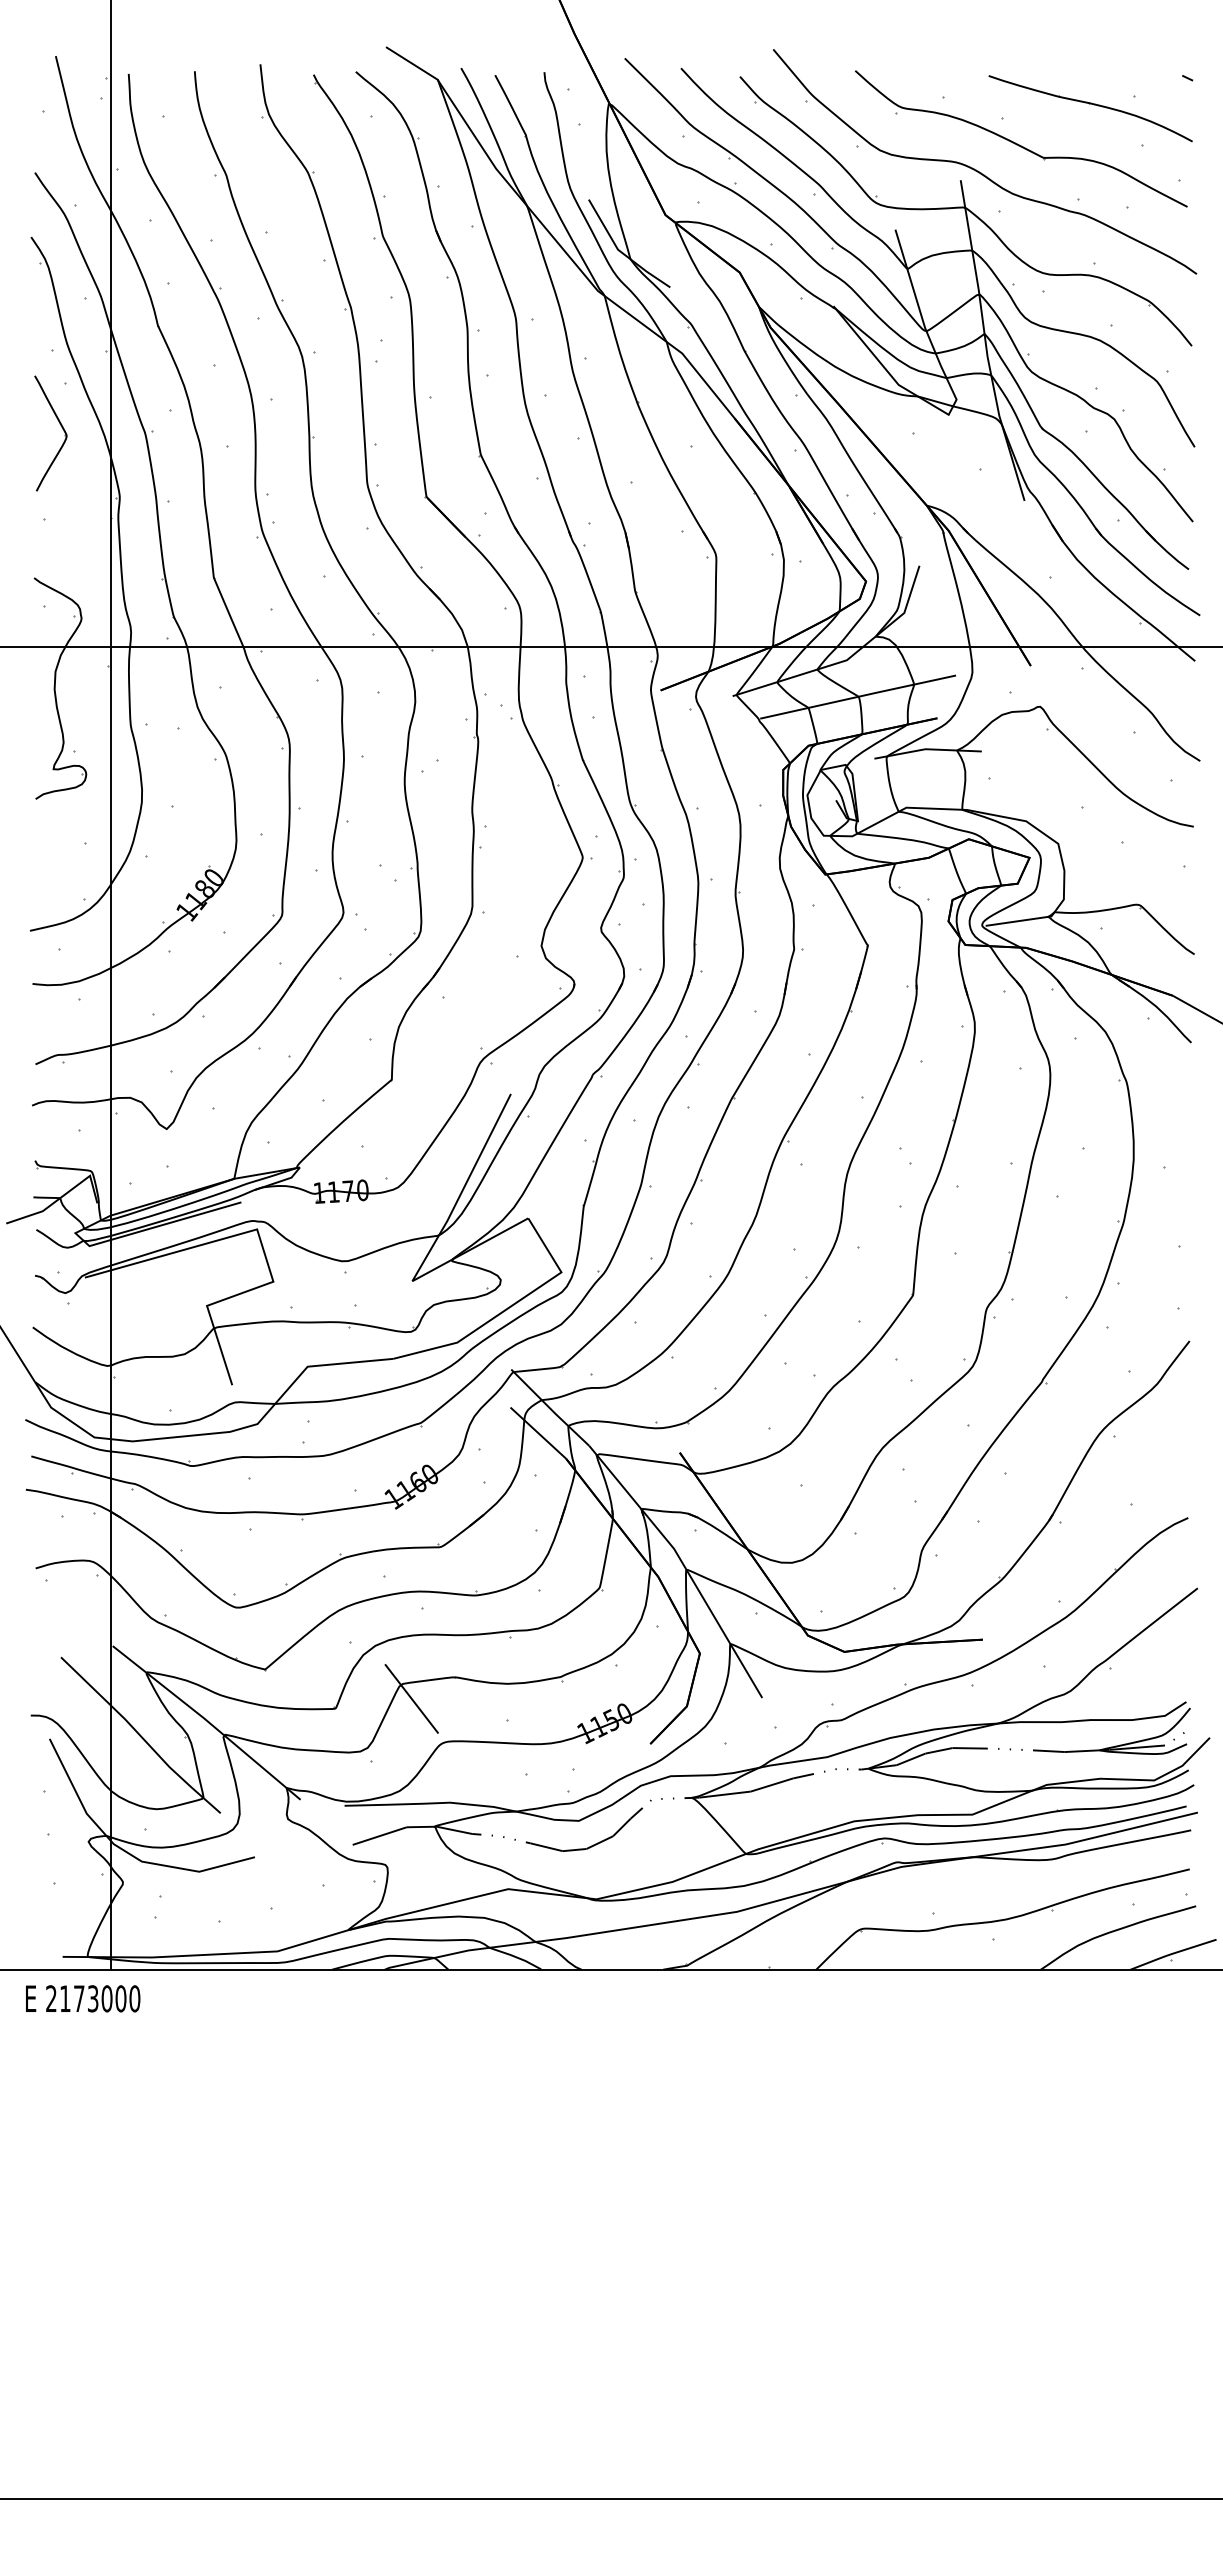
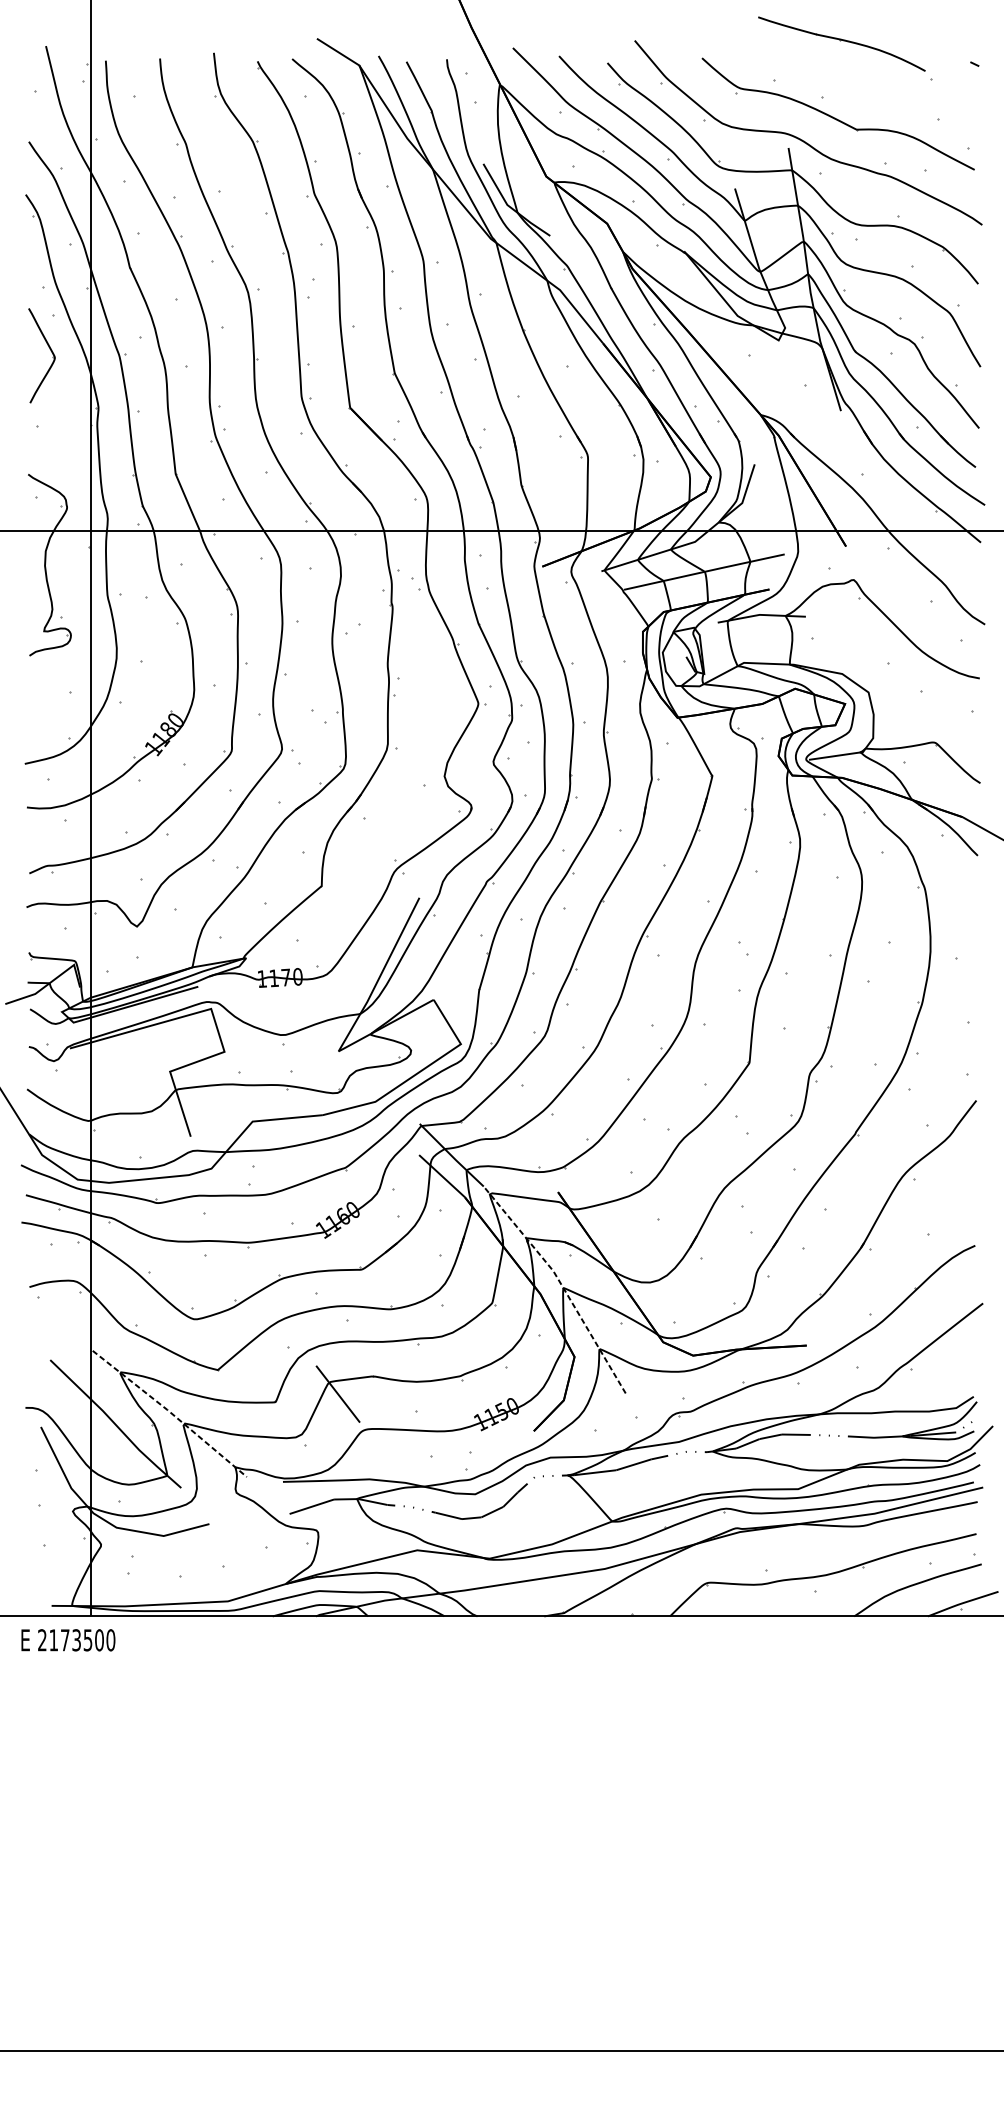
part: (1090, 108) -> (841, 43), moved
line: (683, 1565) -> (561, 1284), solid -> dashed
line: (207, 1721) -> (170, 1412), solid -> dashed
text: (106, 1998) -> (87, 1640), 2173000 -> 2173500

